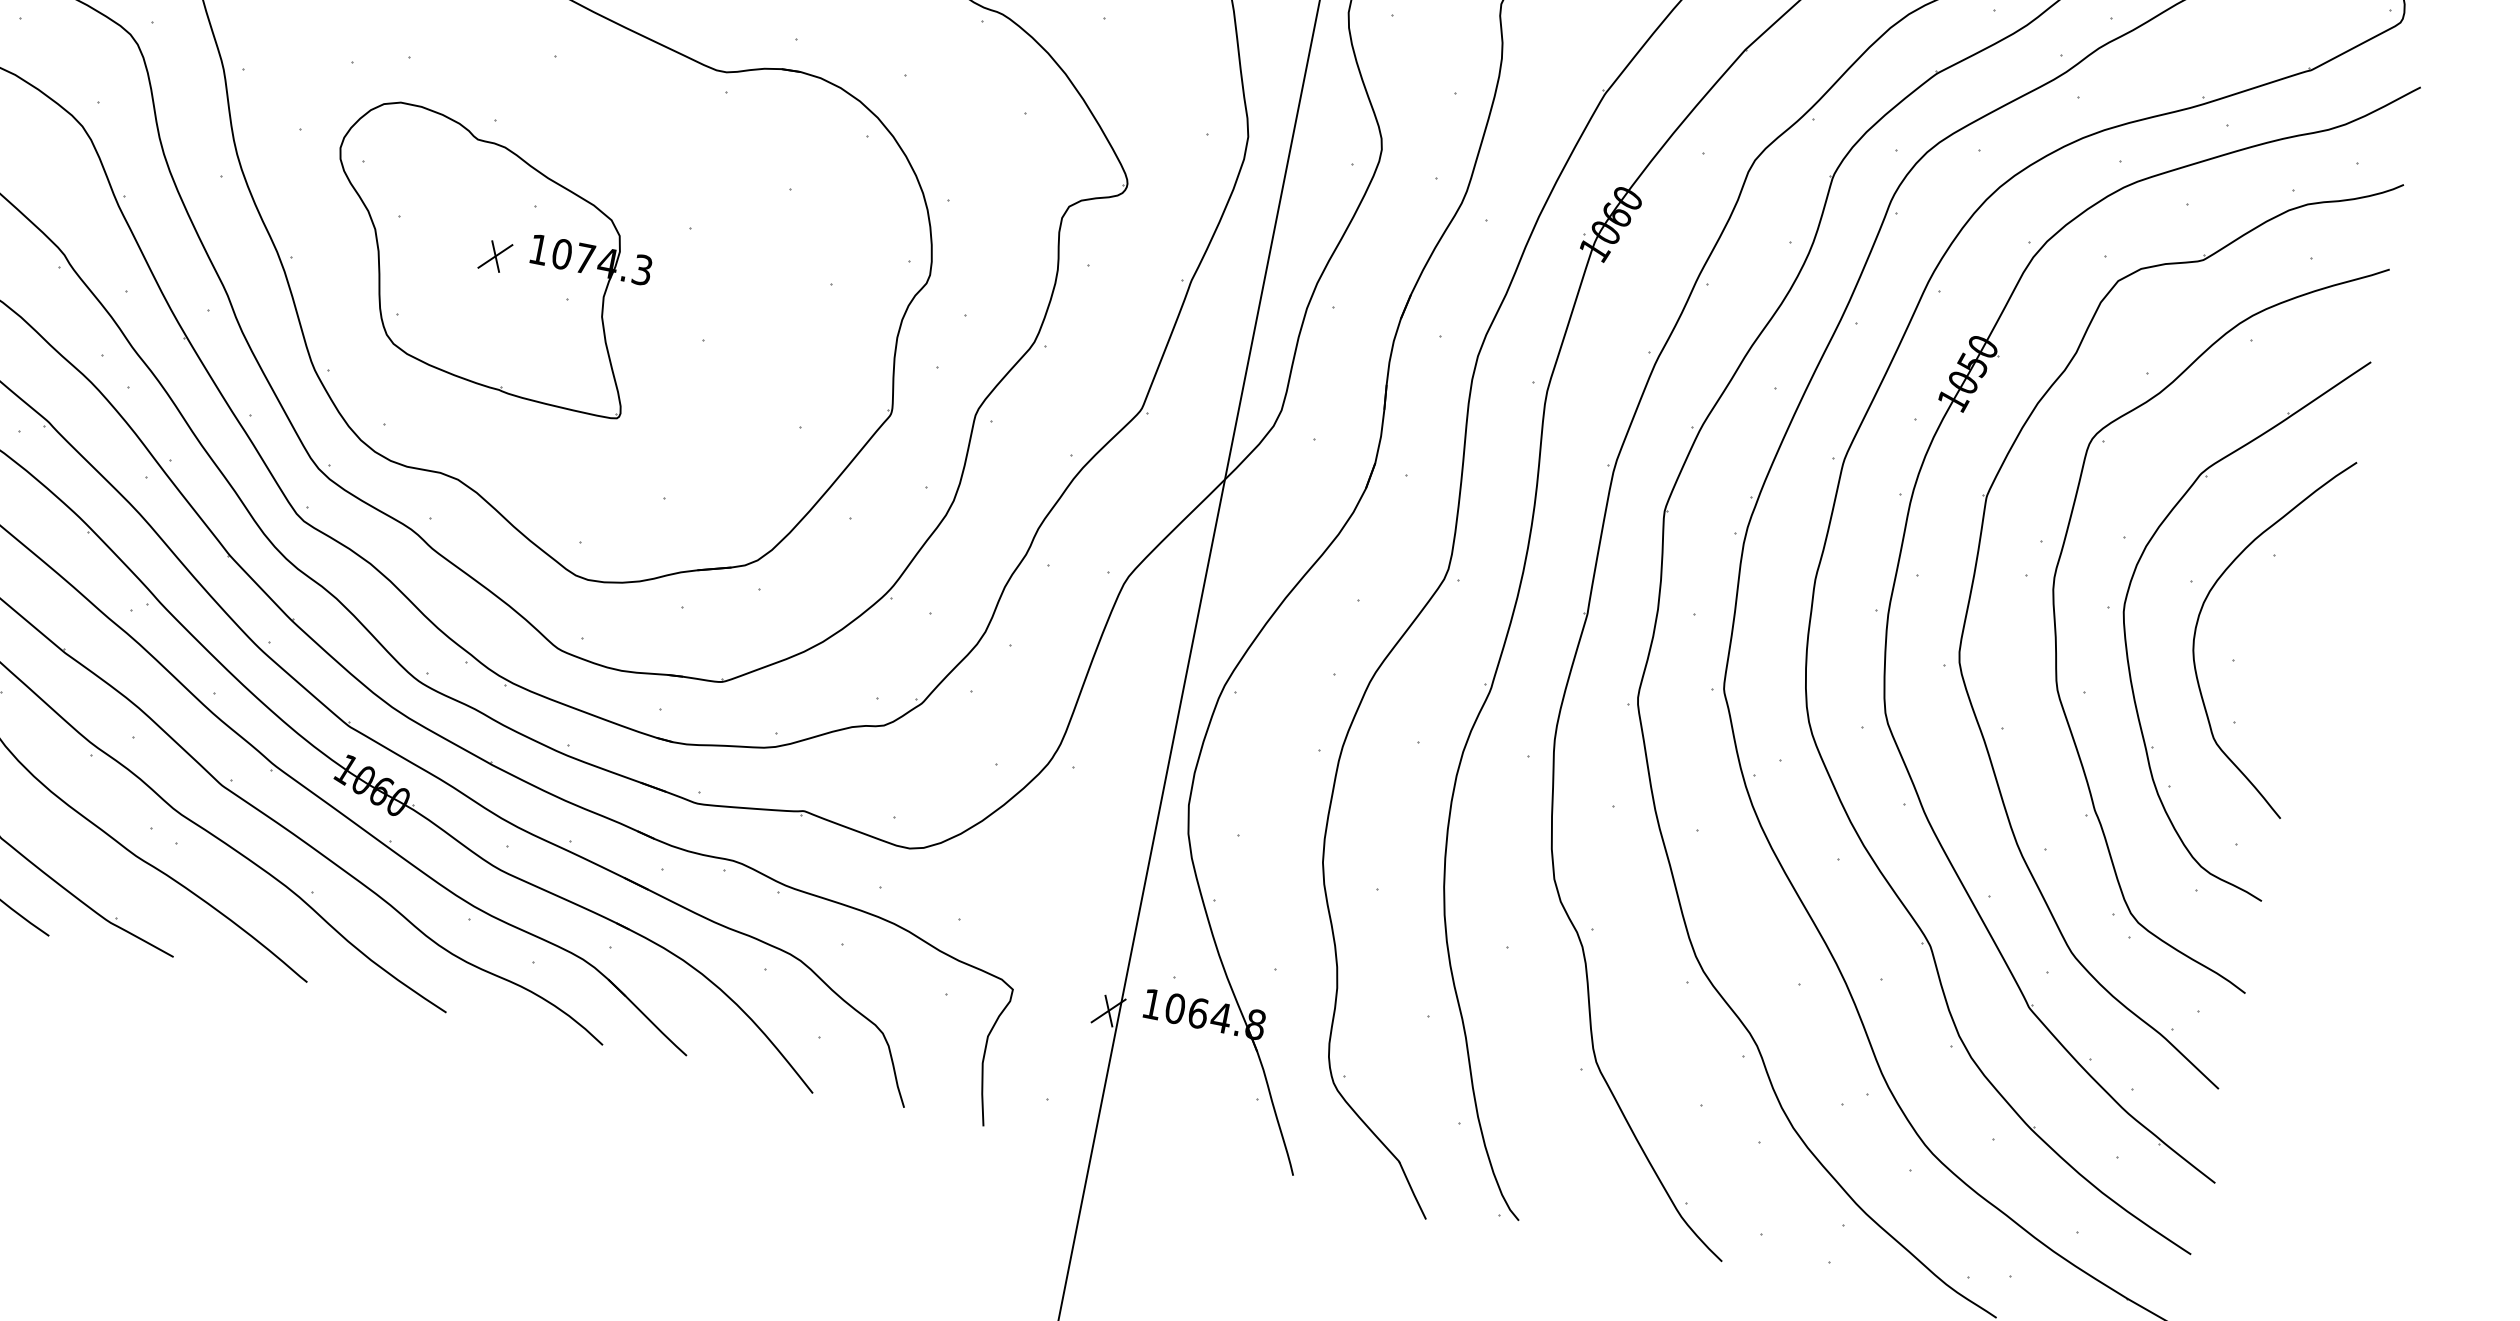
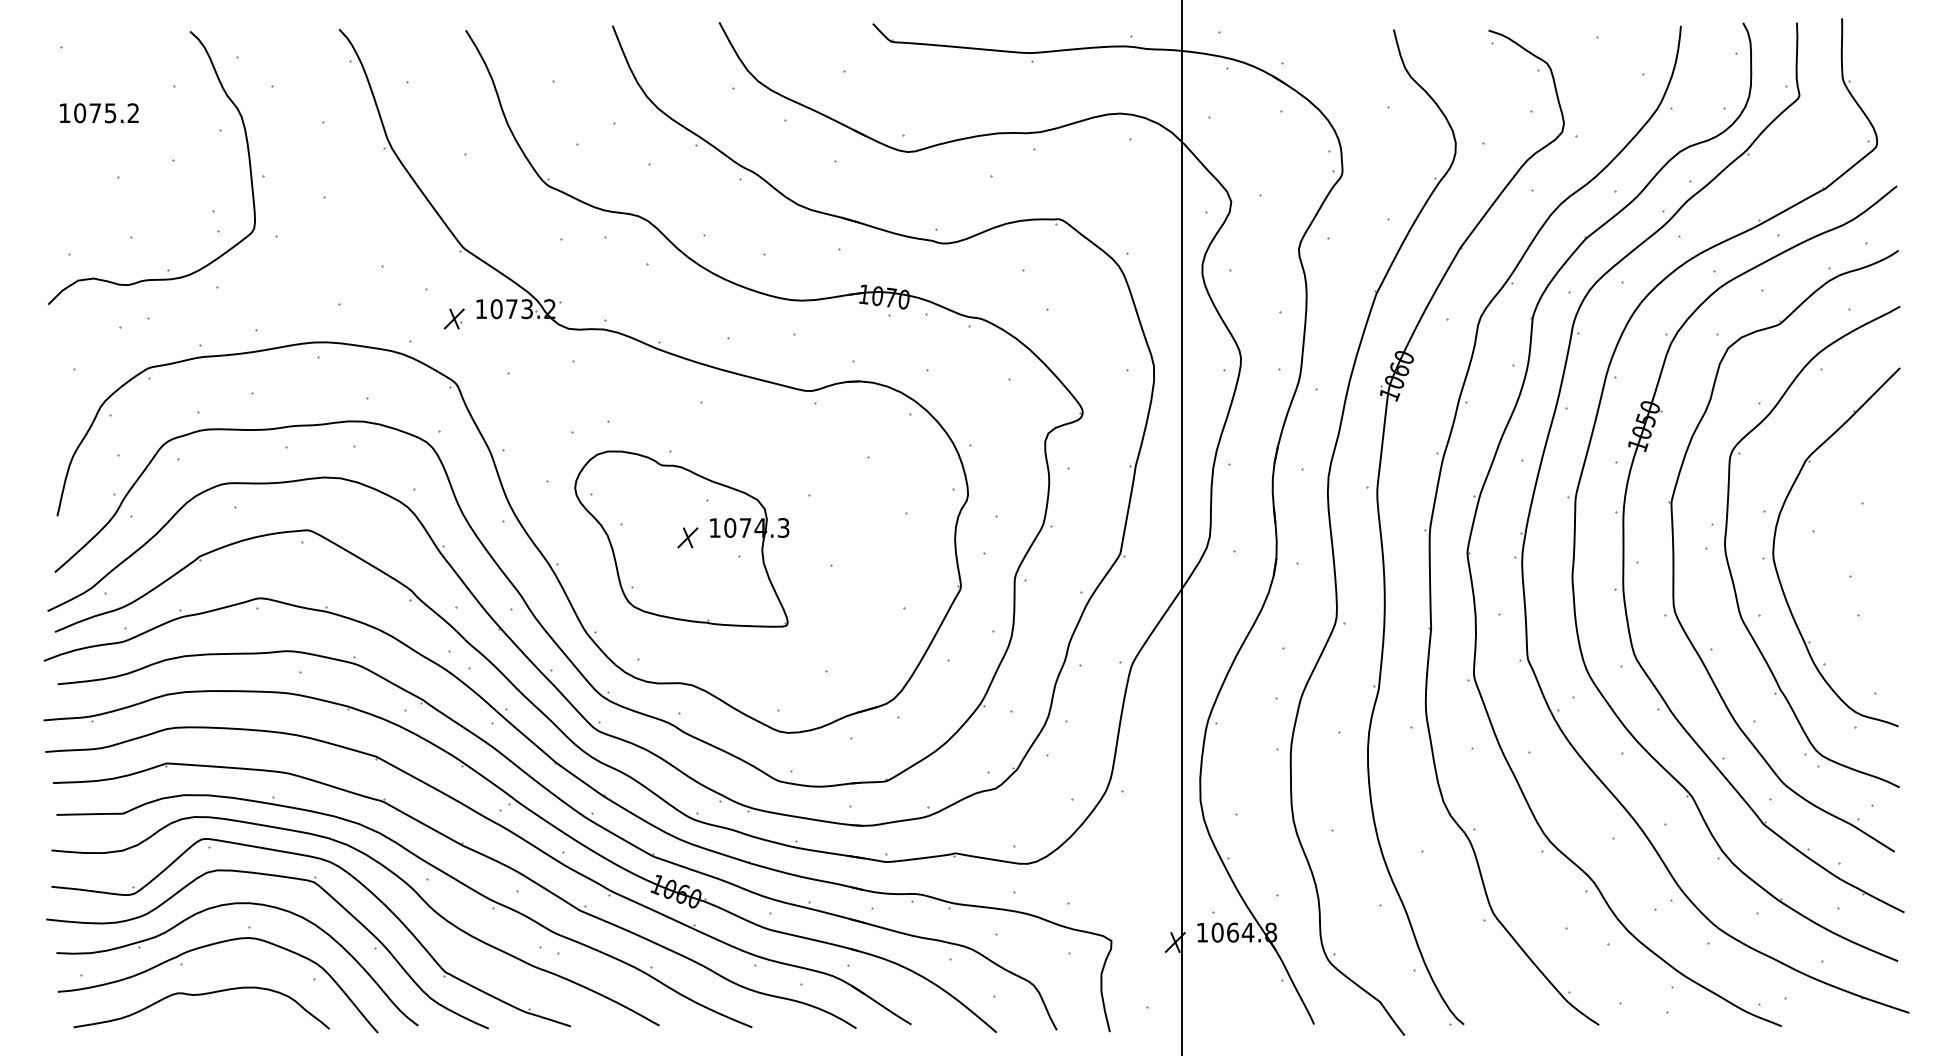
curve: (2207, 601) -> (1825, 541), removed

